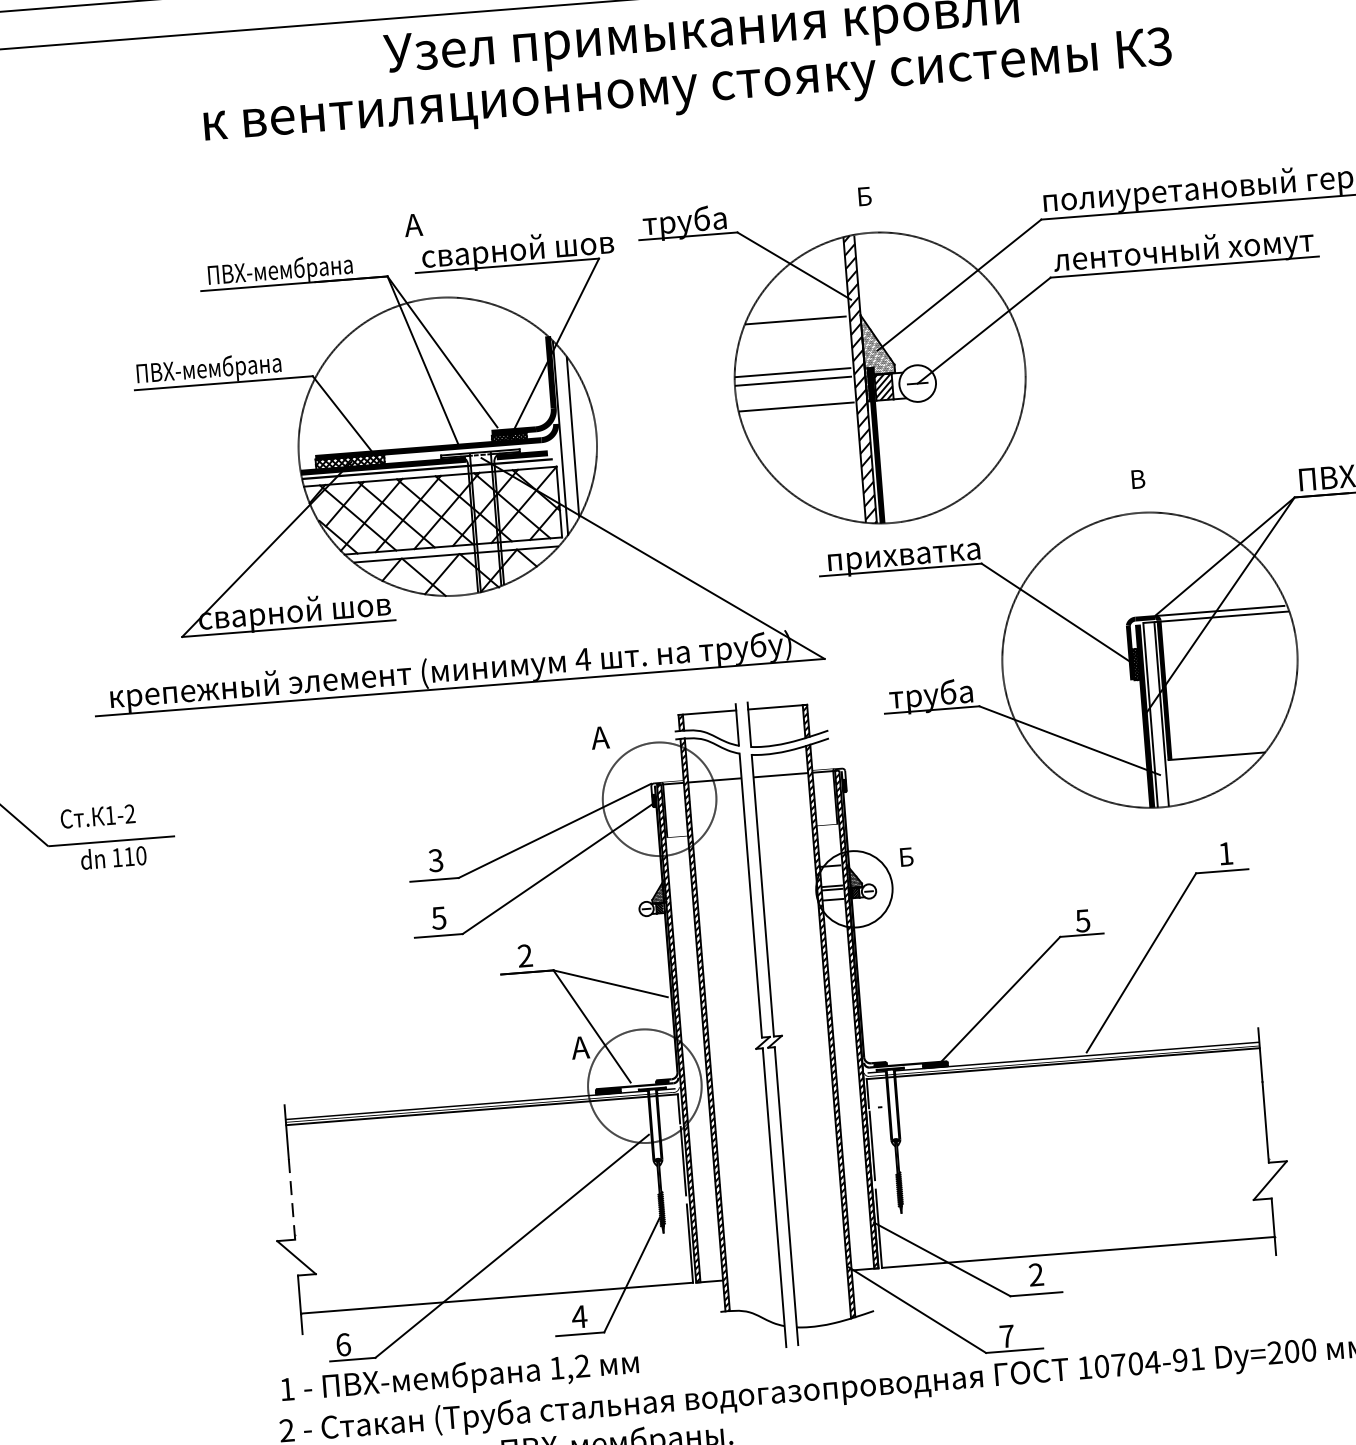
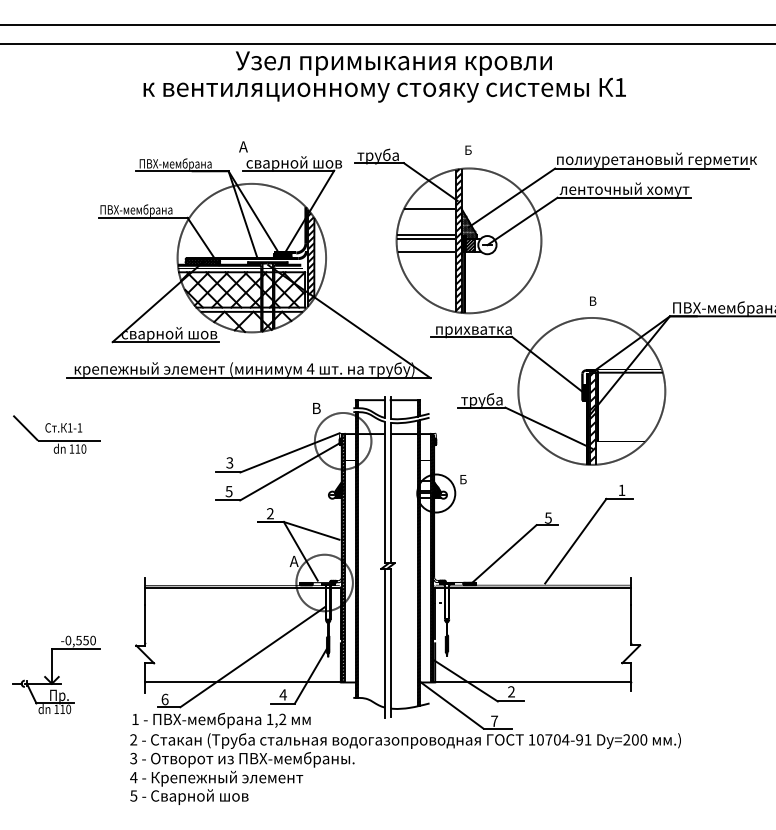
text: (1159, 46) -> (620, 87), 3 -> 1
hatch: (566, 432) -> (311, 255), added
hatch: (1155, 710) -> (592, 416), added
text: (598, 736) -> (315, 407), А -> В
text: (129, 813) -> (79, 427), 1-2 -> 1-1
line: (292, 1199) -> (145, 625), dashed -> solid
part: (122, 1311) -> (56, 674), added

